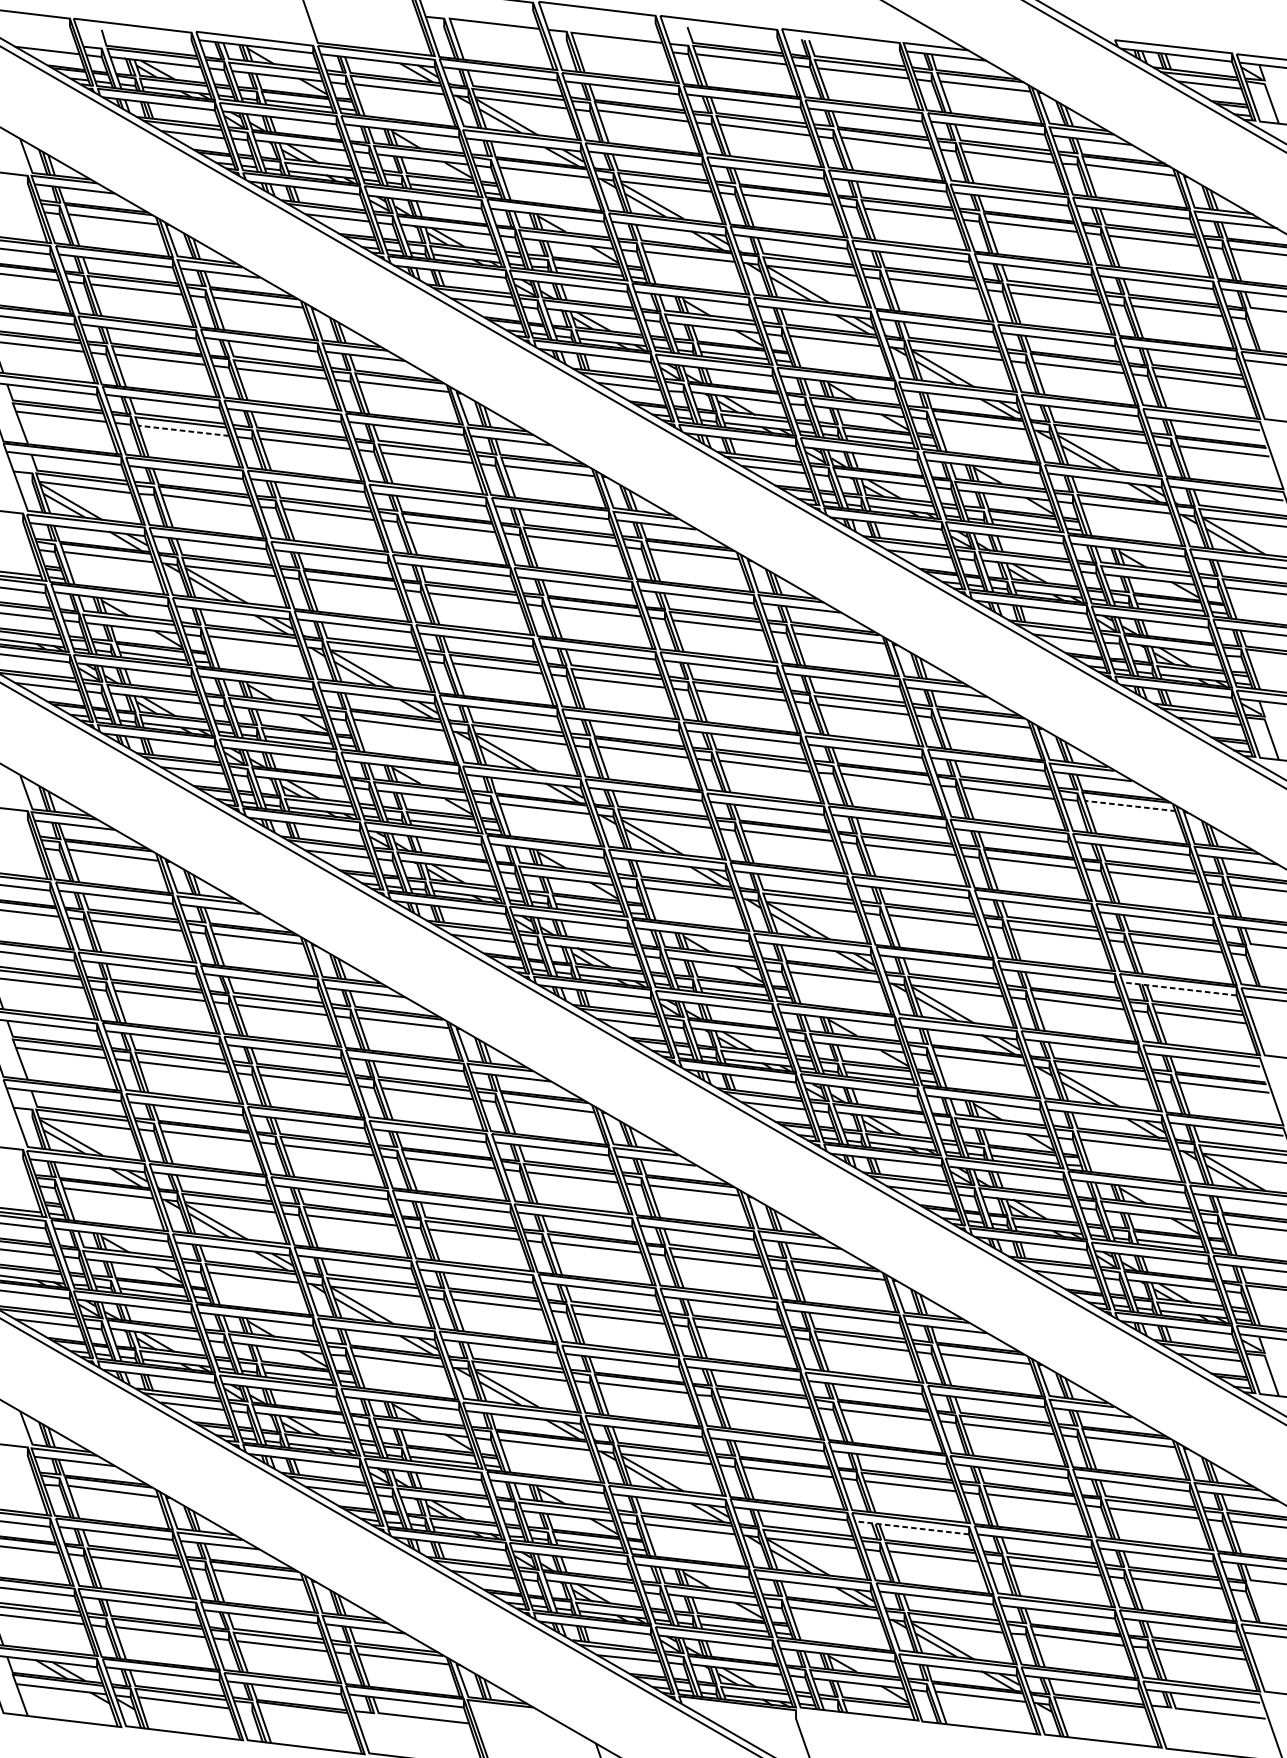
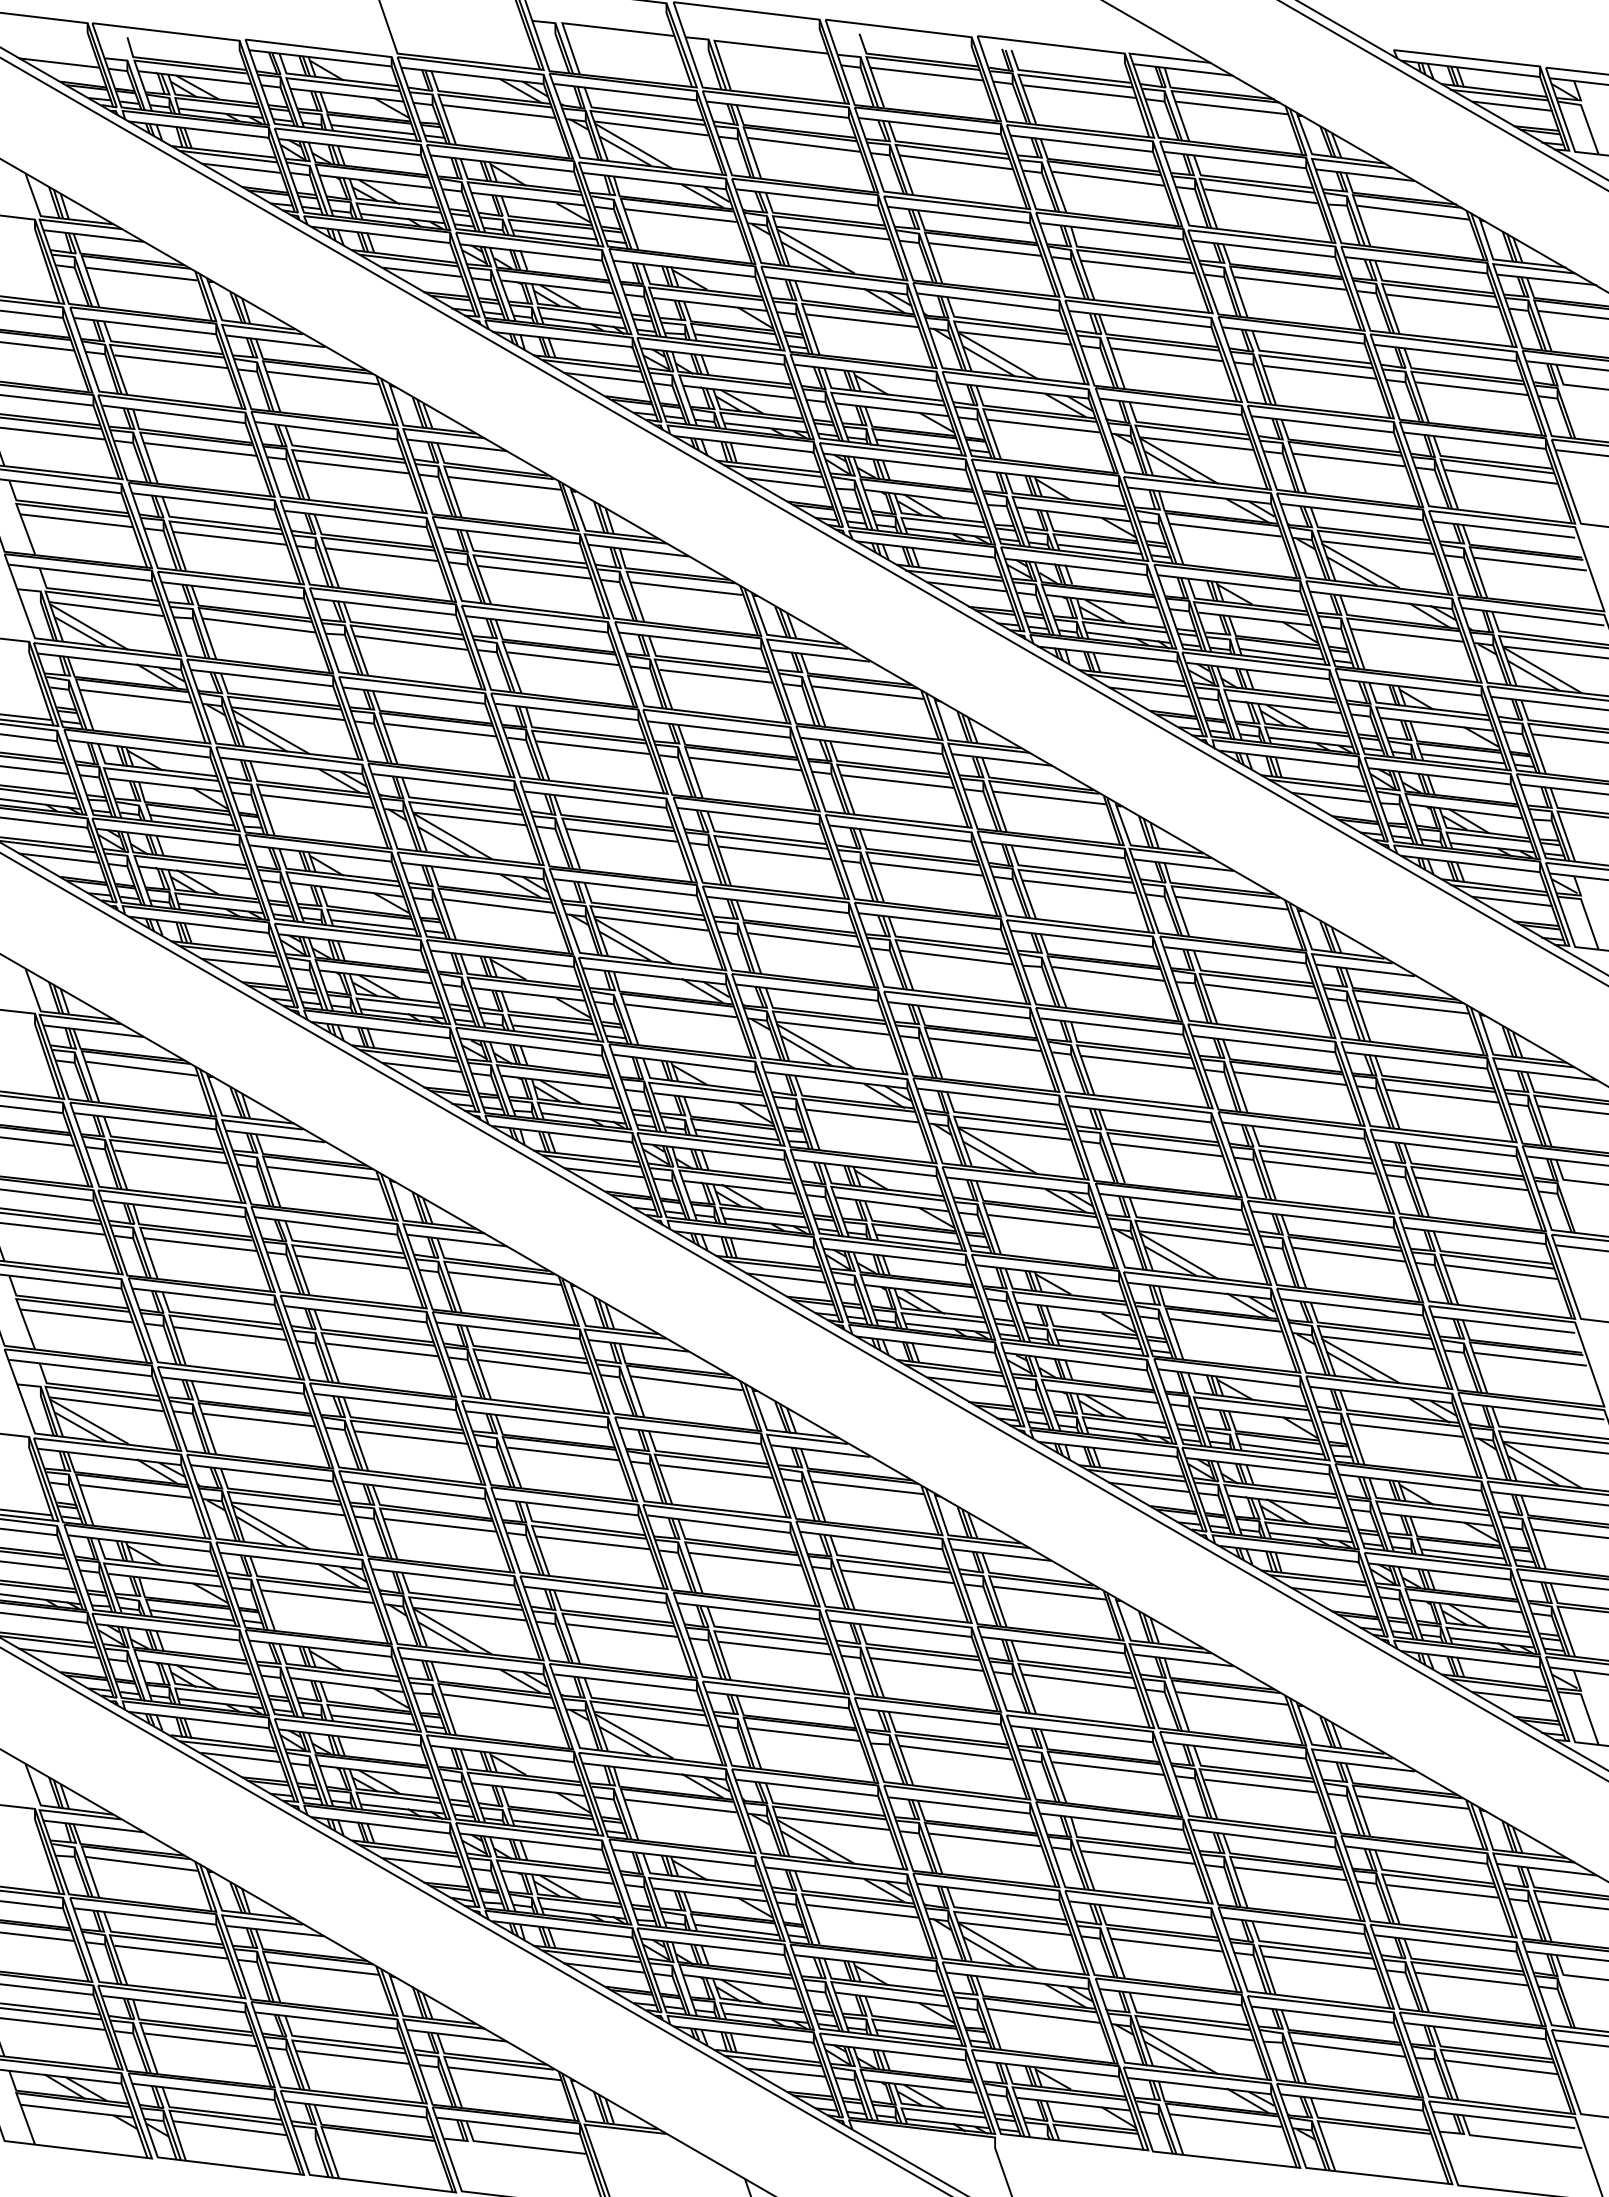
line: (183, 430) -> (229, 538), dashed -> solid
line: (1129, 806) -> (1412, 1007), dashed -> solid
line: (1179, 988) -> (1474, 1235), dashed -> solid
line: (912, 1527) -> (1140, 1909), dashed -> solid

